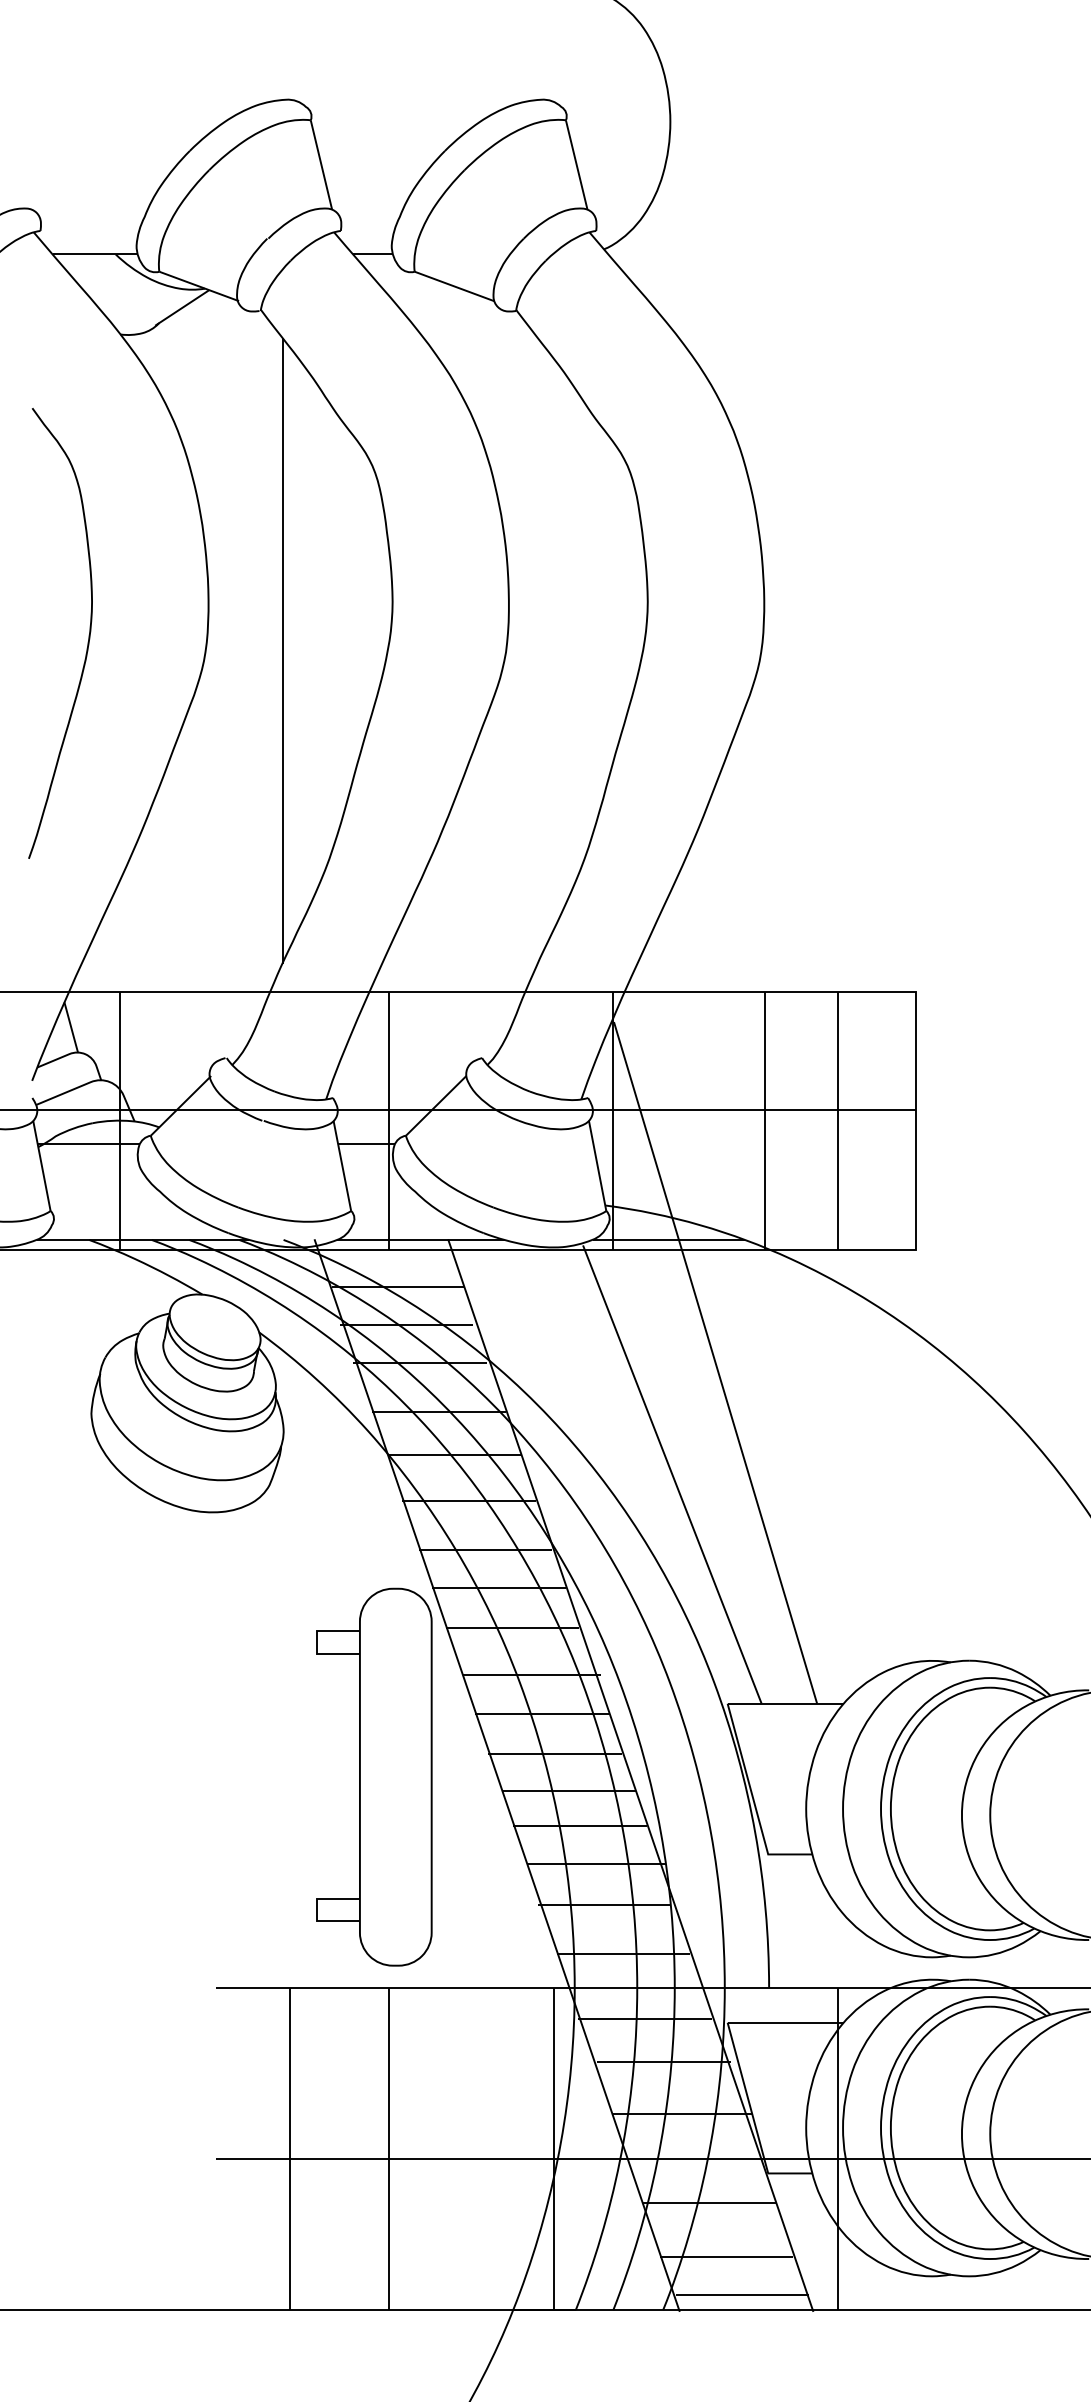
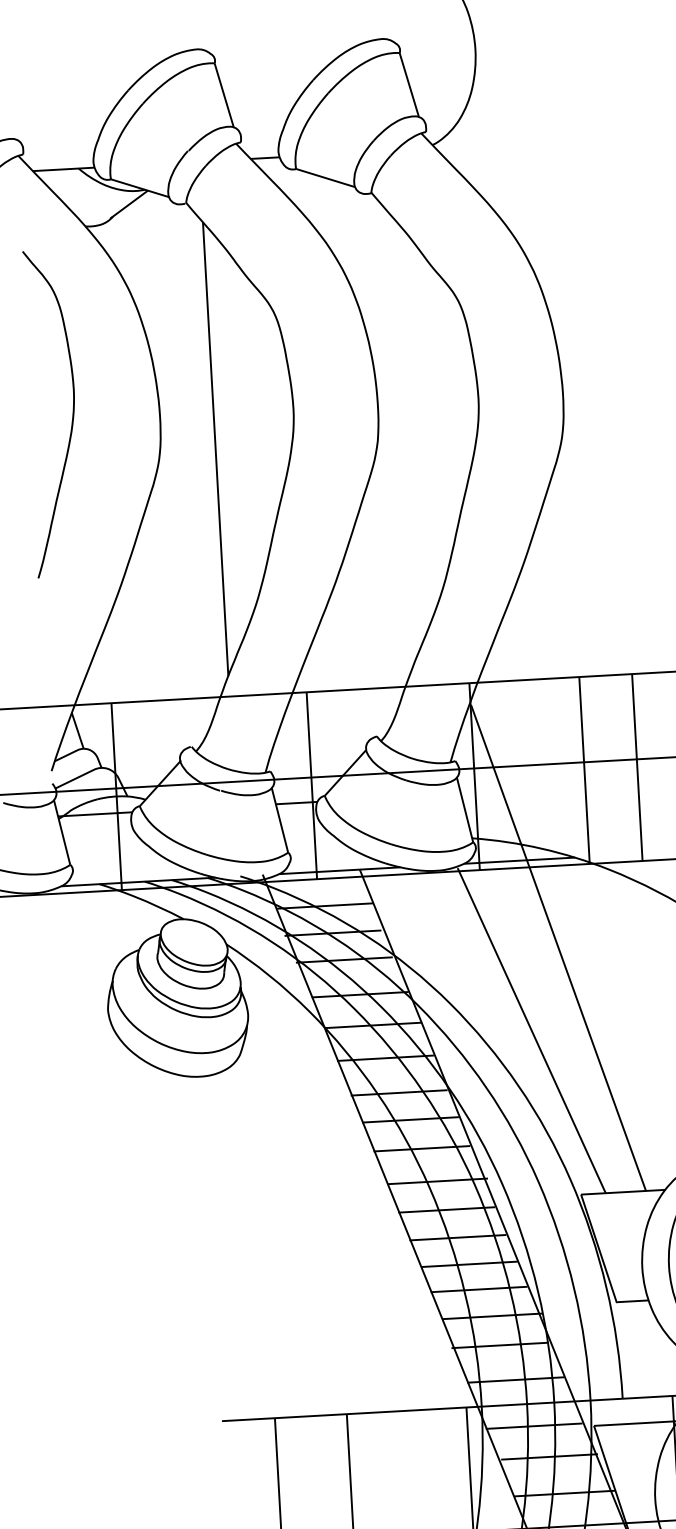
curve: (88, 635) -> (72, 414), moved
part: (374, 1776) -> (328, 1261), removed

